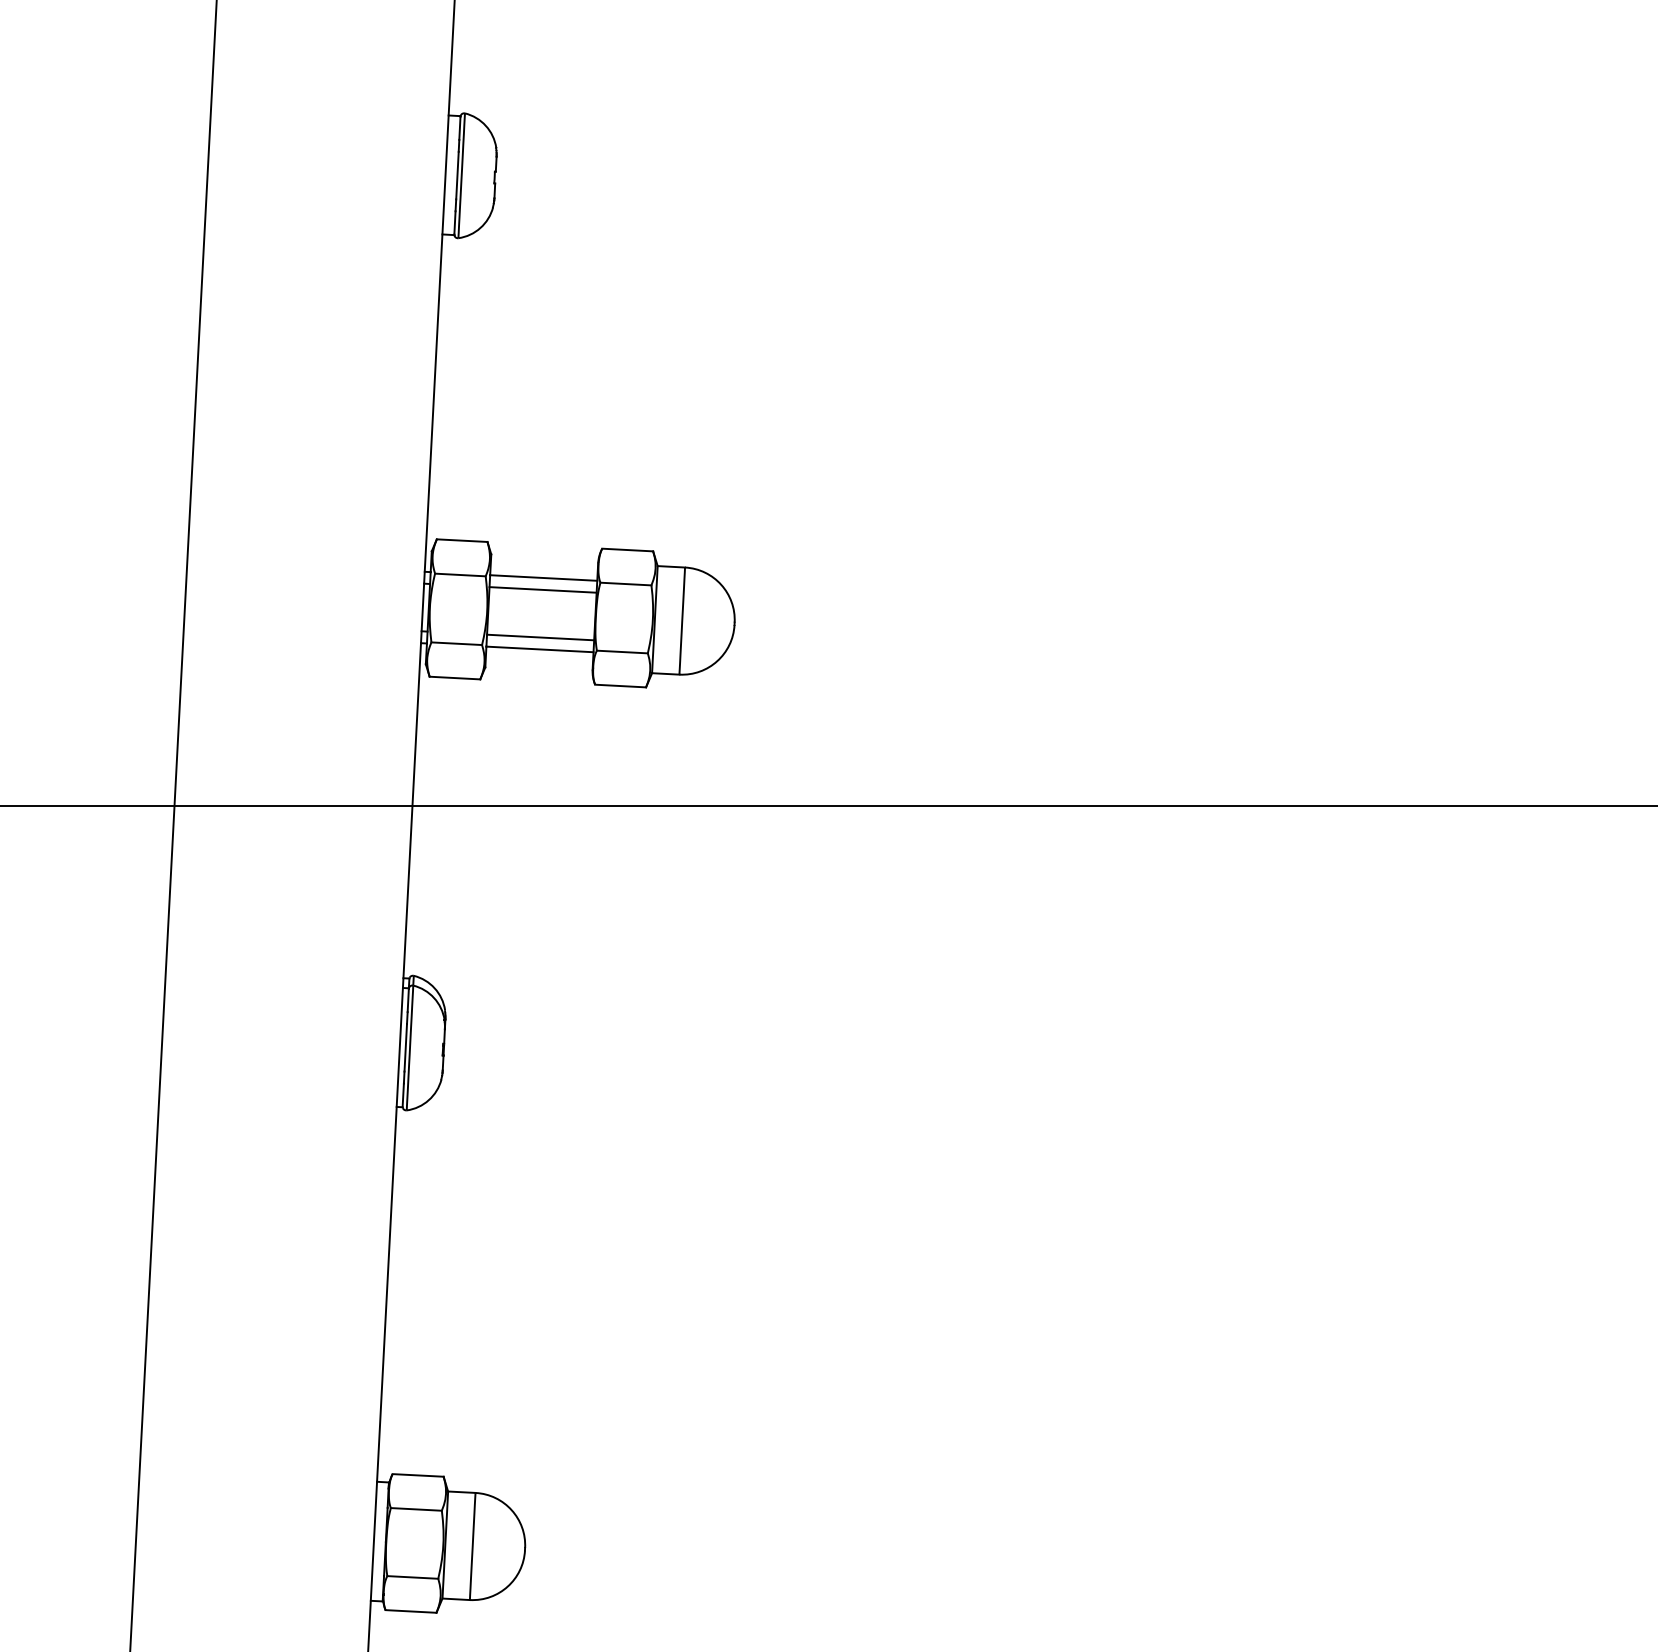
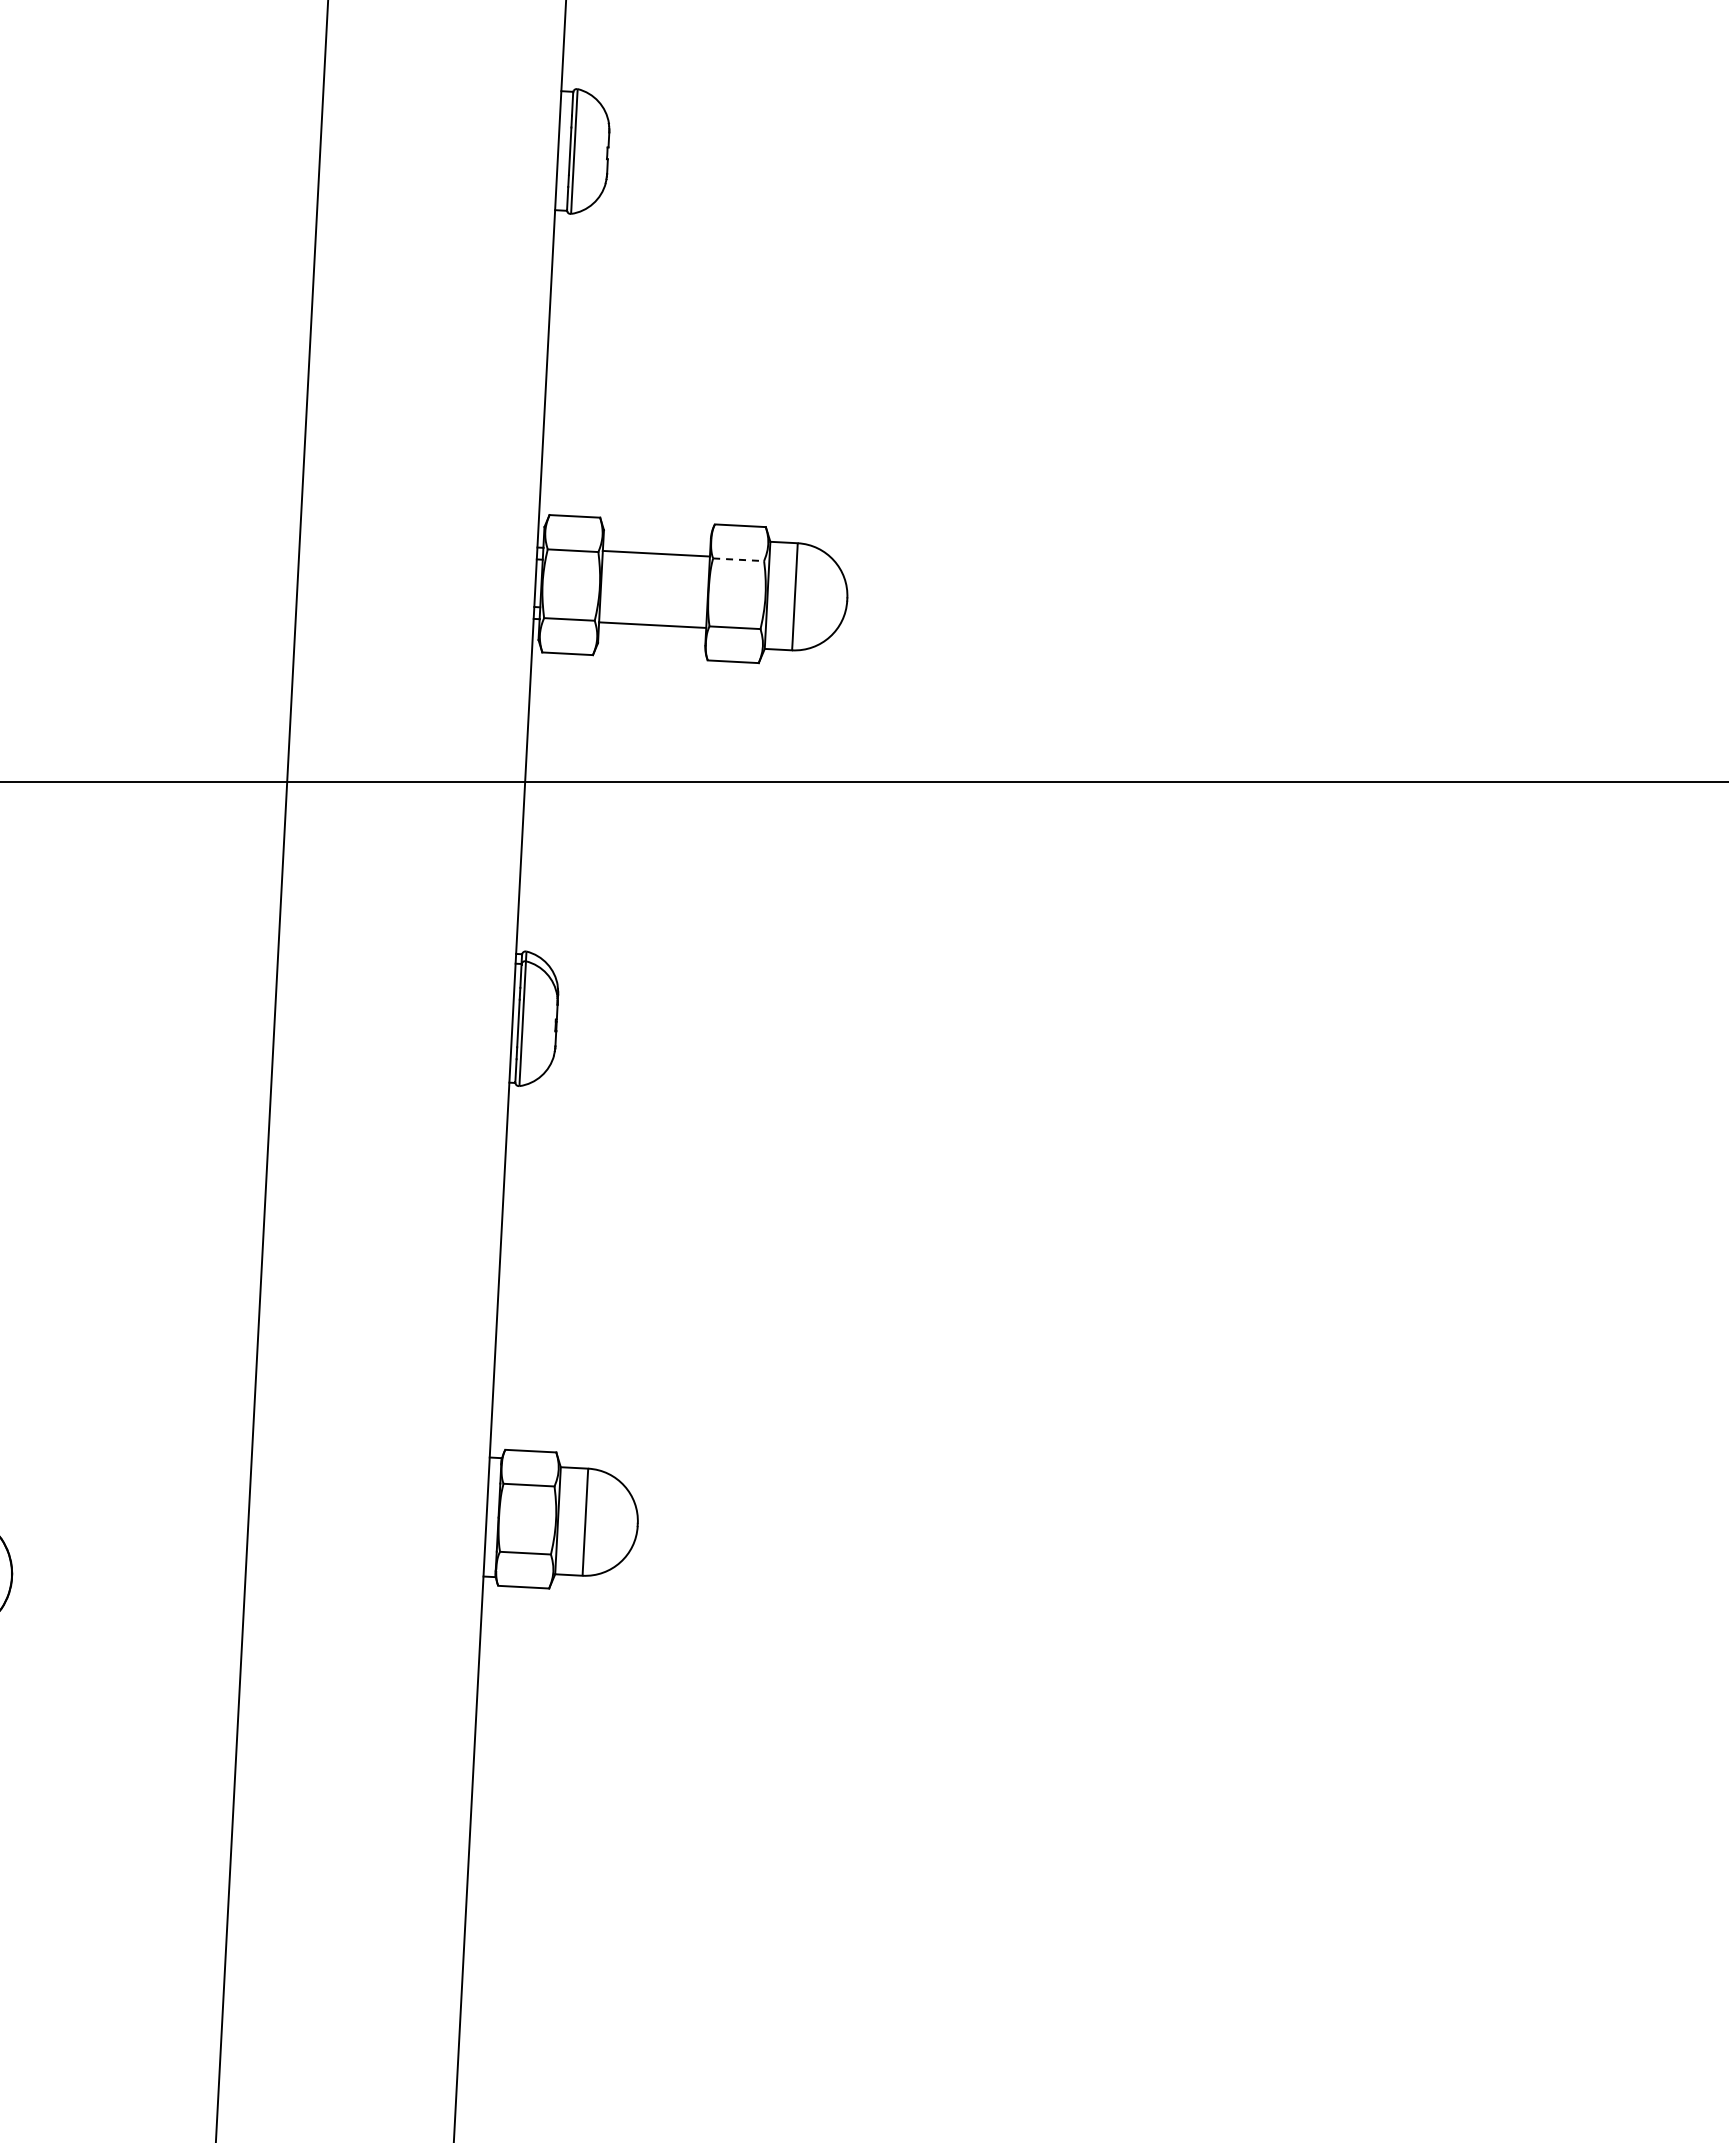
line: (625, 583) -> (738, 559), solid -> dashed
line: (542, 589) -> (655, 565), removed
line: (539, 637) -> (652, 613), removed

